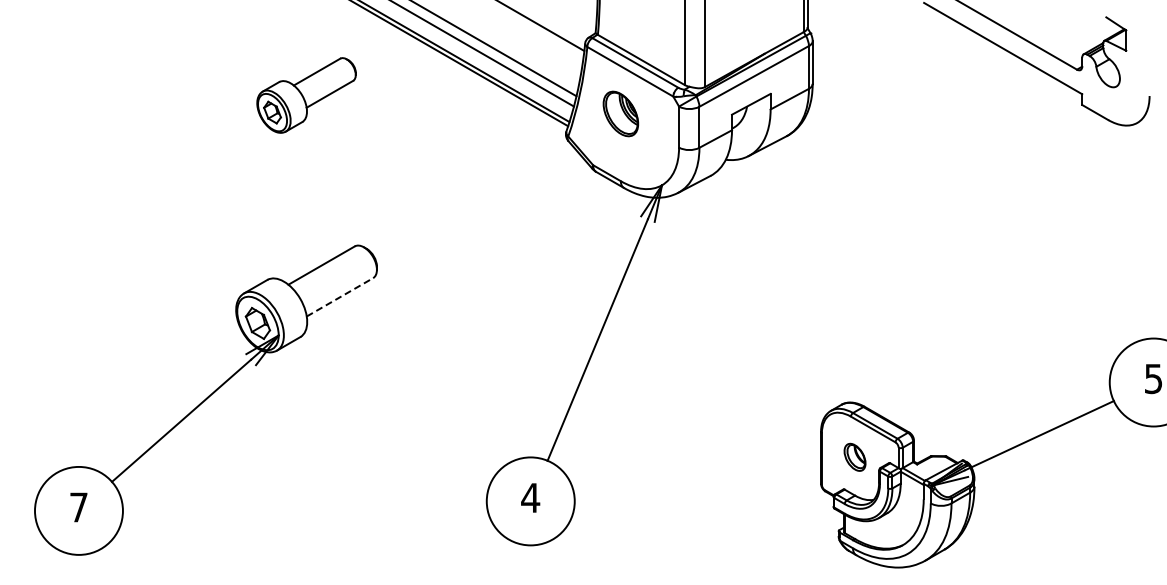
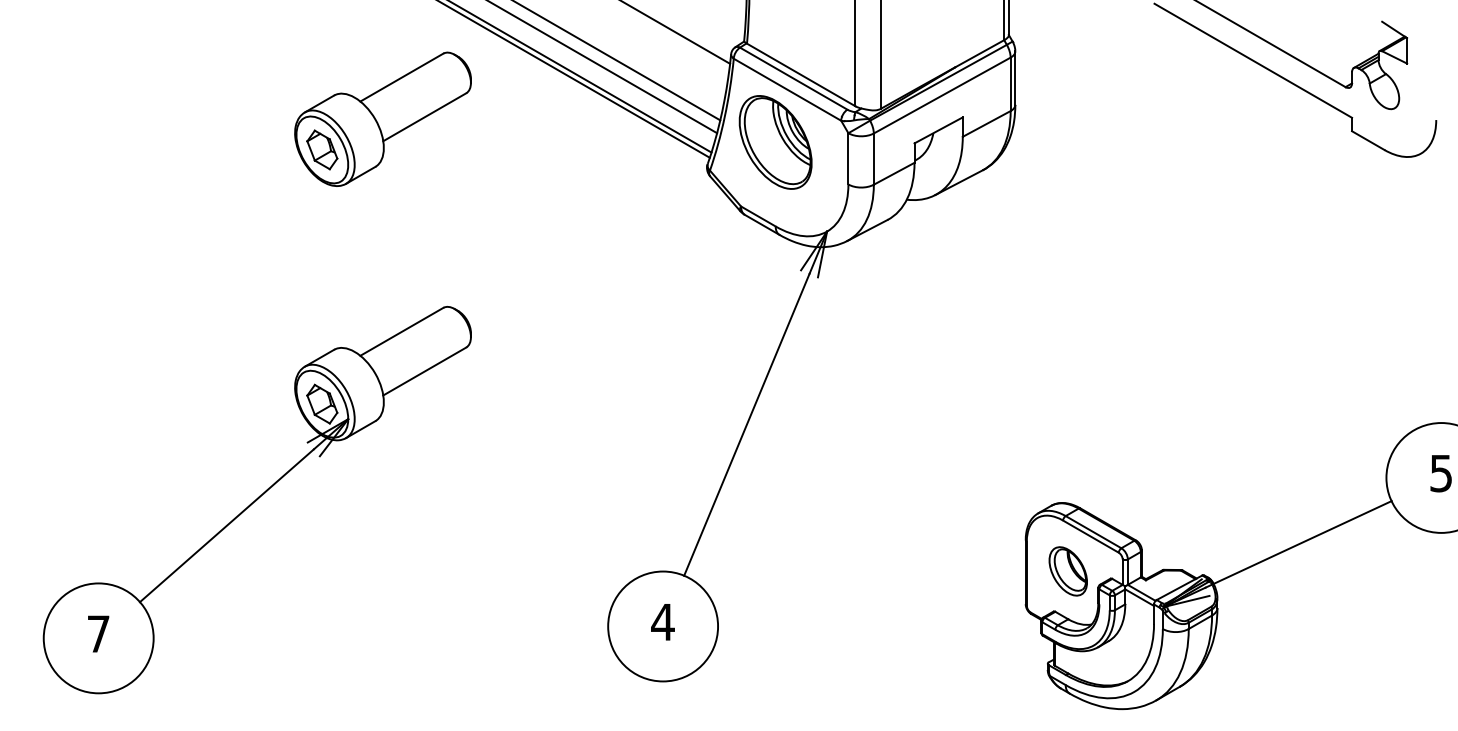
part: (306, 95) -> (382, 119), size x1.43
part: (620, 113) -> (775, 141), size x1.67
line: (340, 297) -> (425, 371), dashed -> solid
part: (854, 457) -> (1067, 571), size x1.43

